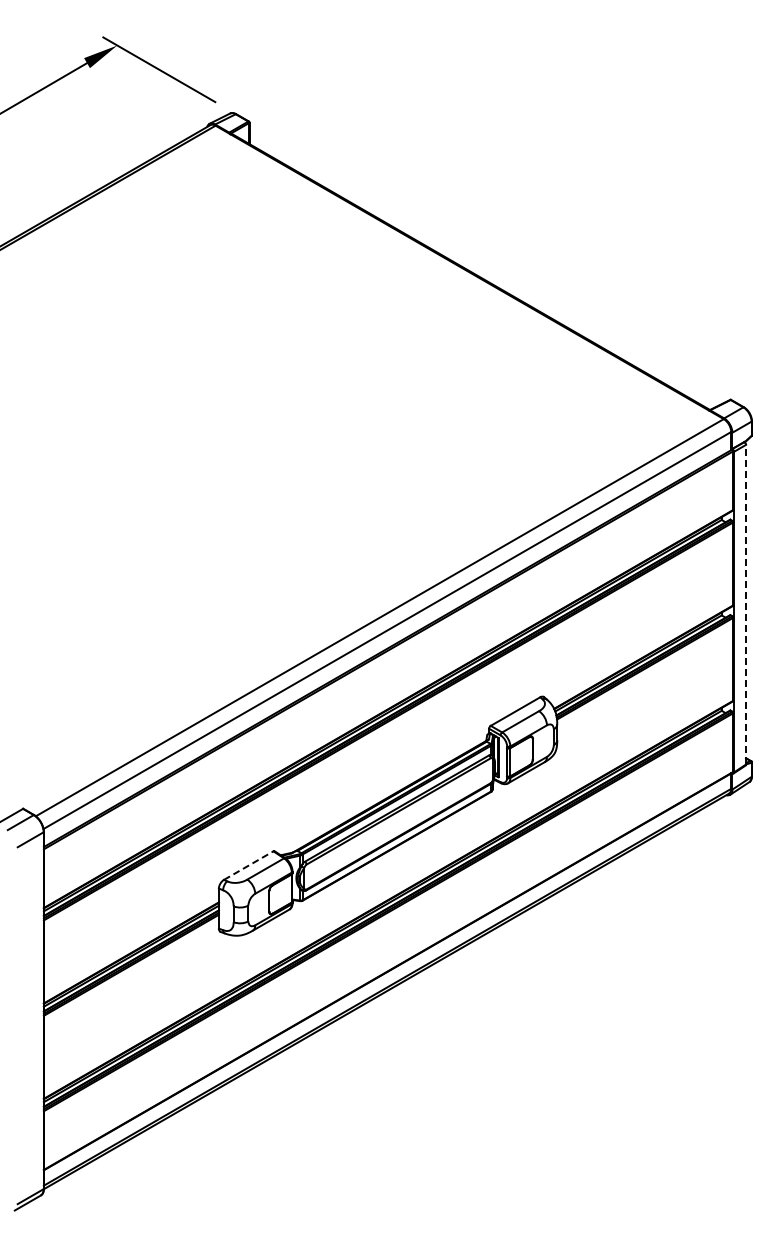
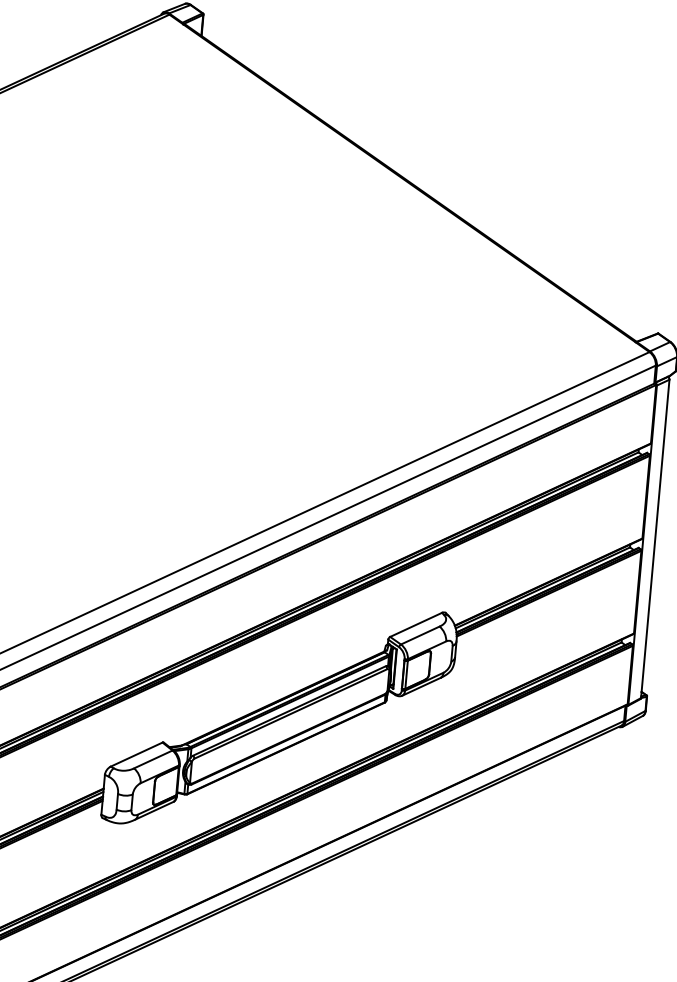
line: (746, 604) -> (655, 538), dashed -> solid
line: (248, 865) -> (136, 754), dashed -> solid

